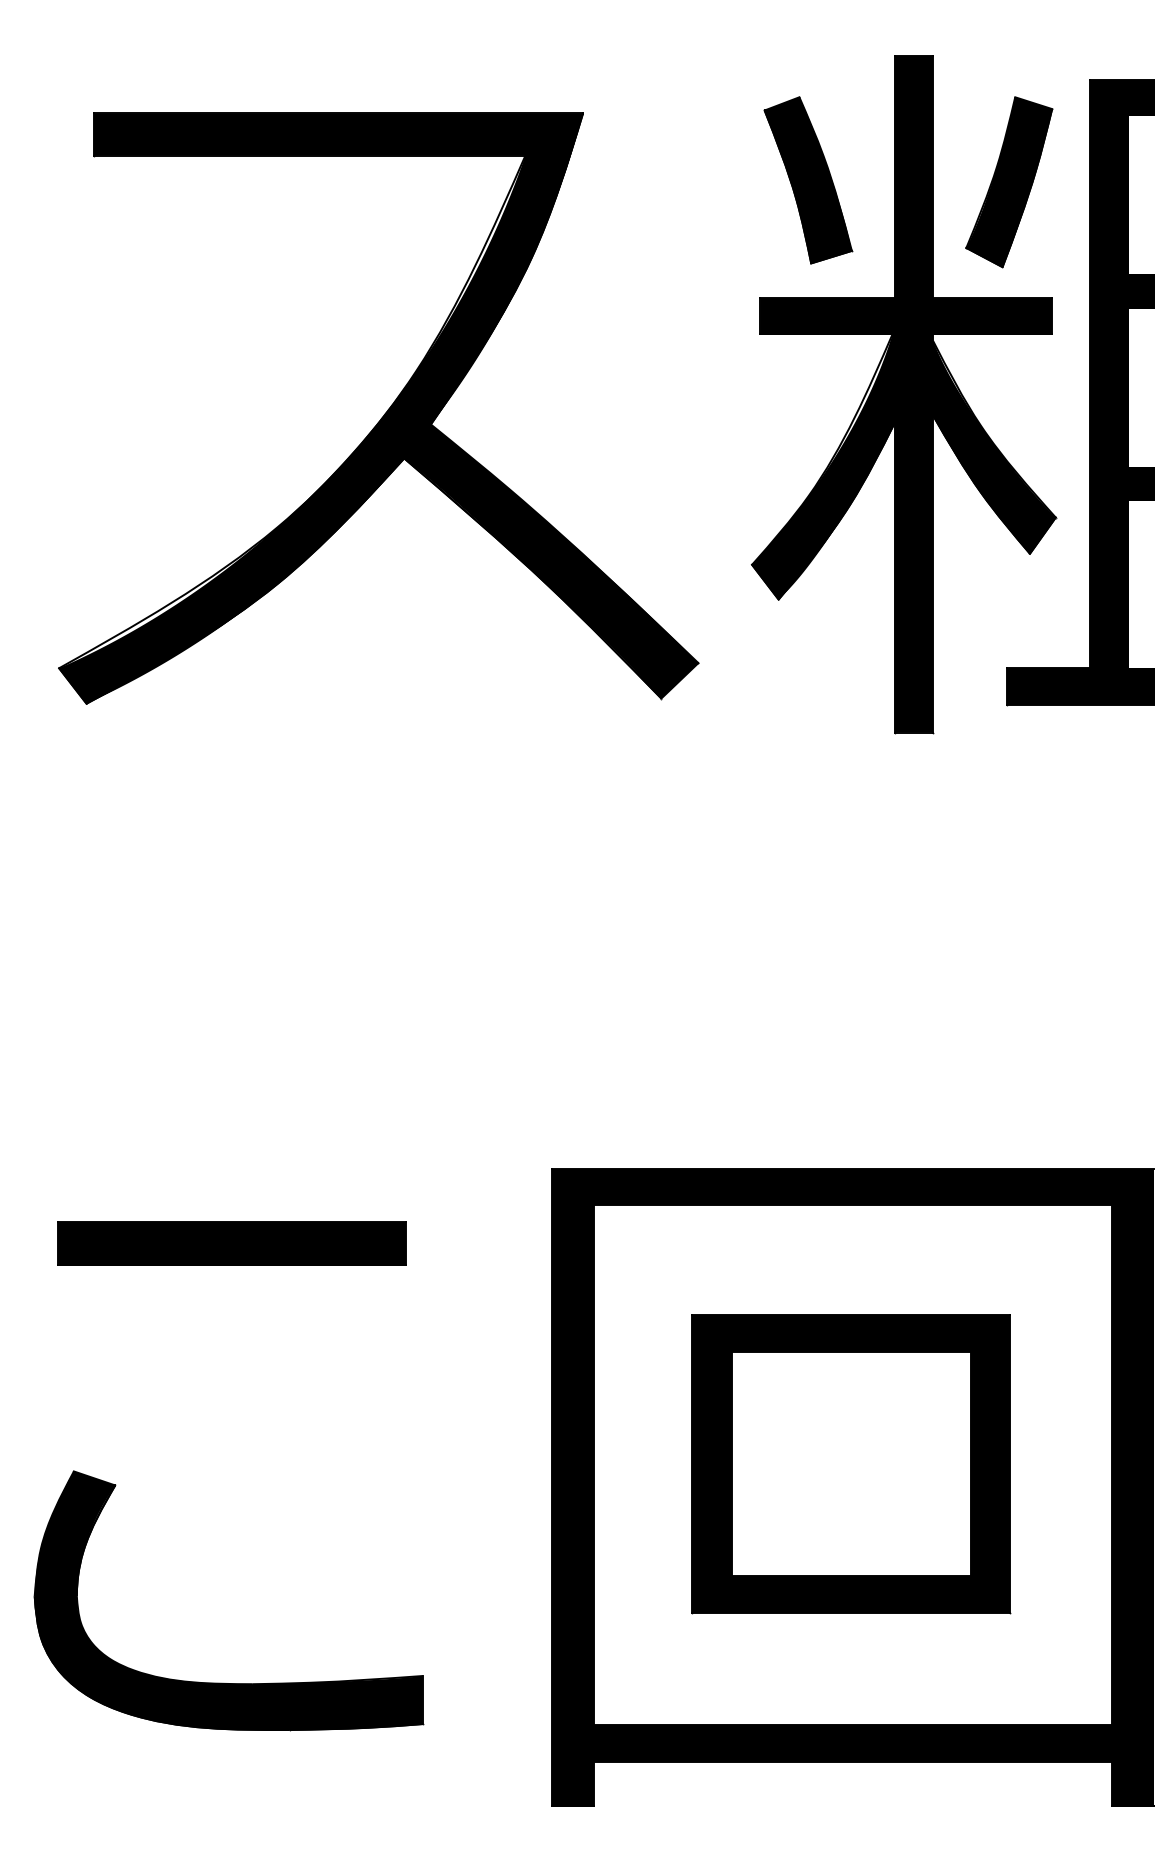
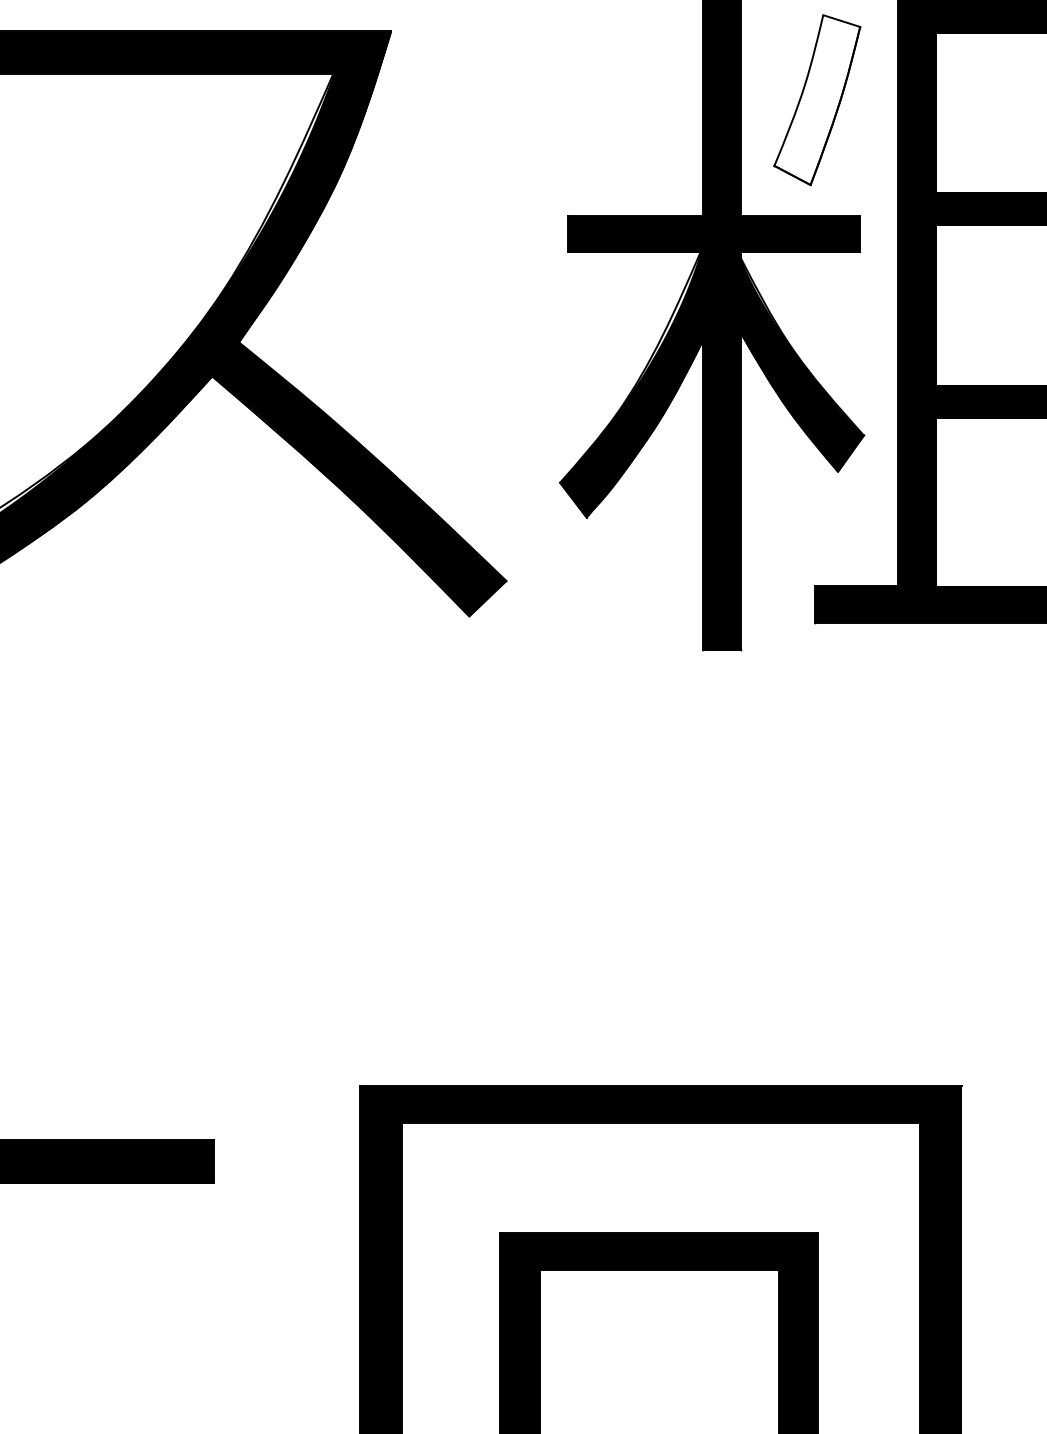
part: (808, 180) -> (616, 98), removed
fill: (1009, 182) -> (817, 100), removed

